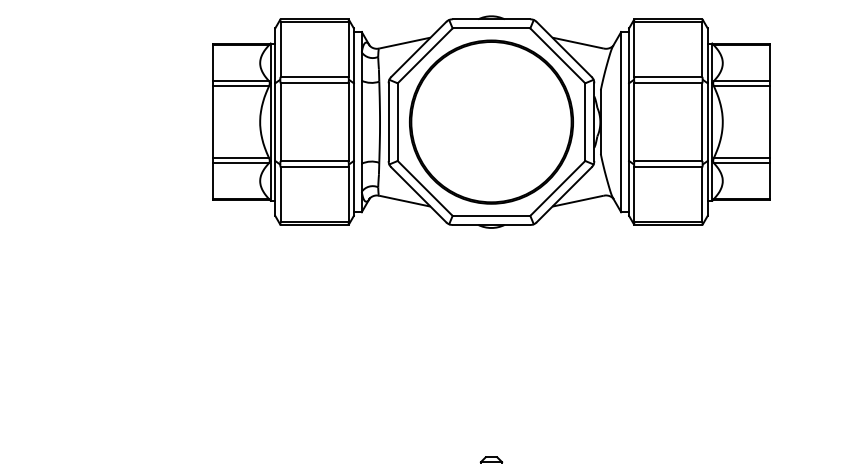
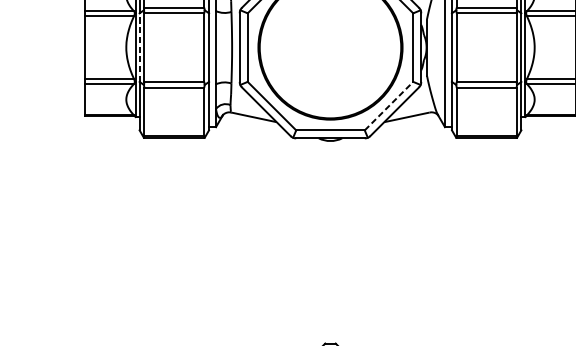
line: (275, 122) -> (139, 47), solid -> dashed
line: (557, 188) -> (388, 106), solid -> dashed

